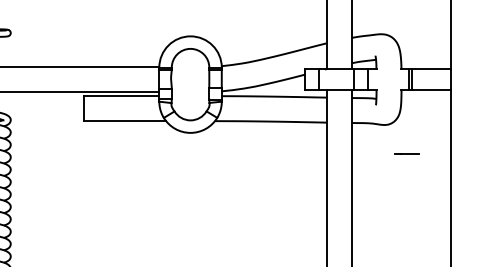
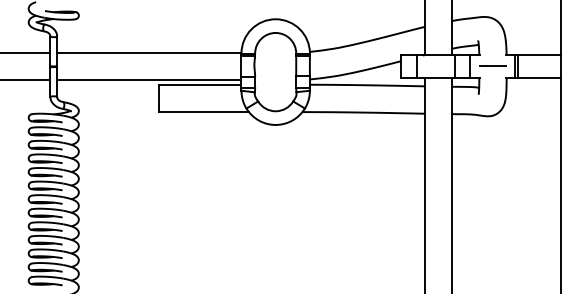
line: (406, 153) -> (492, 65), moved

